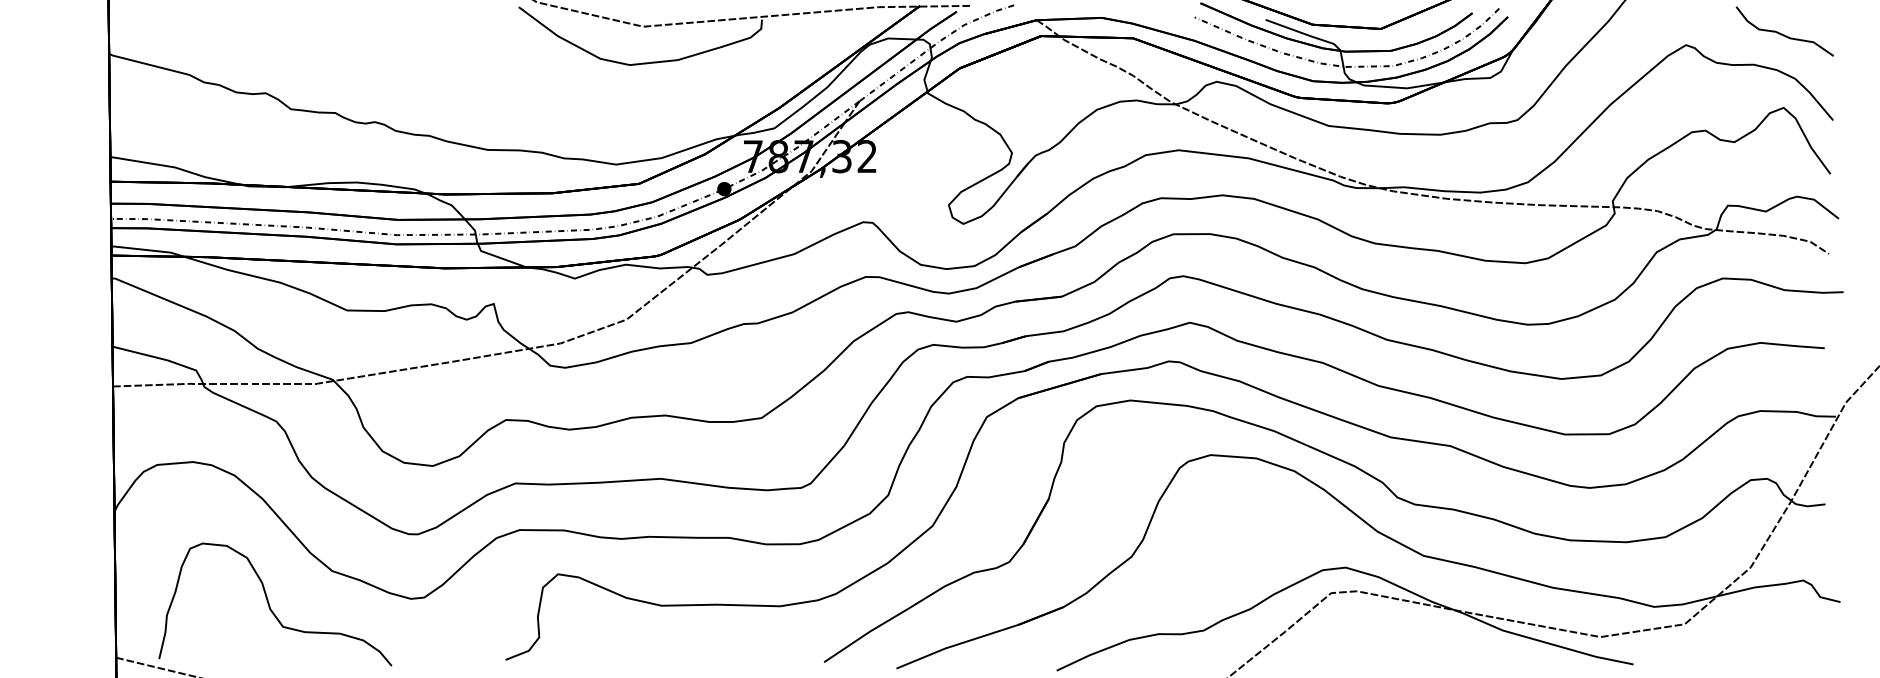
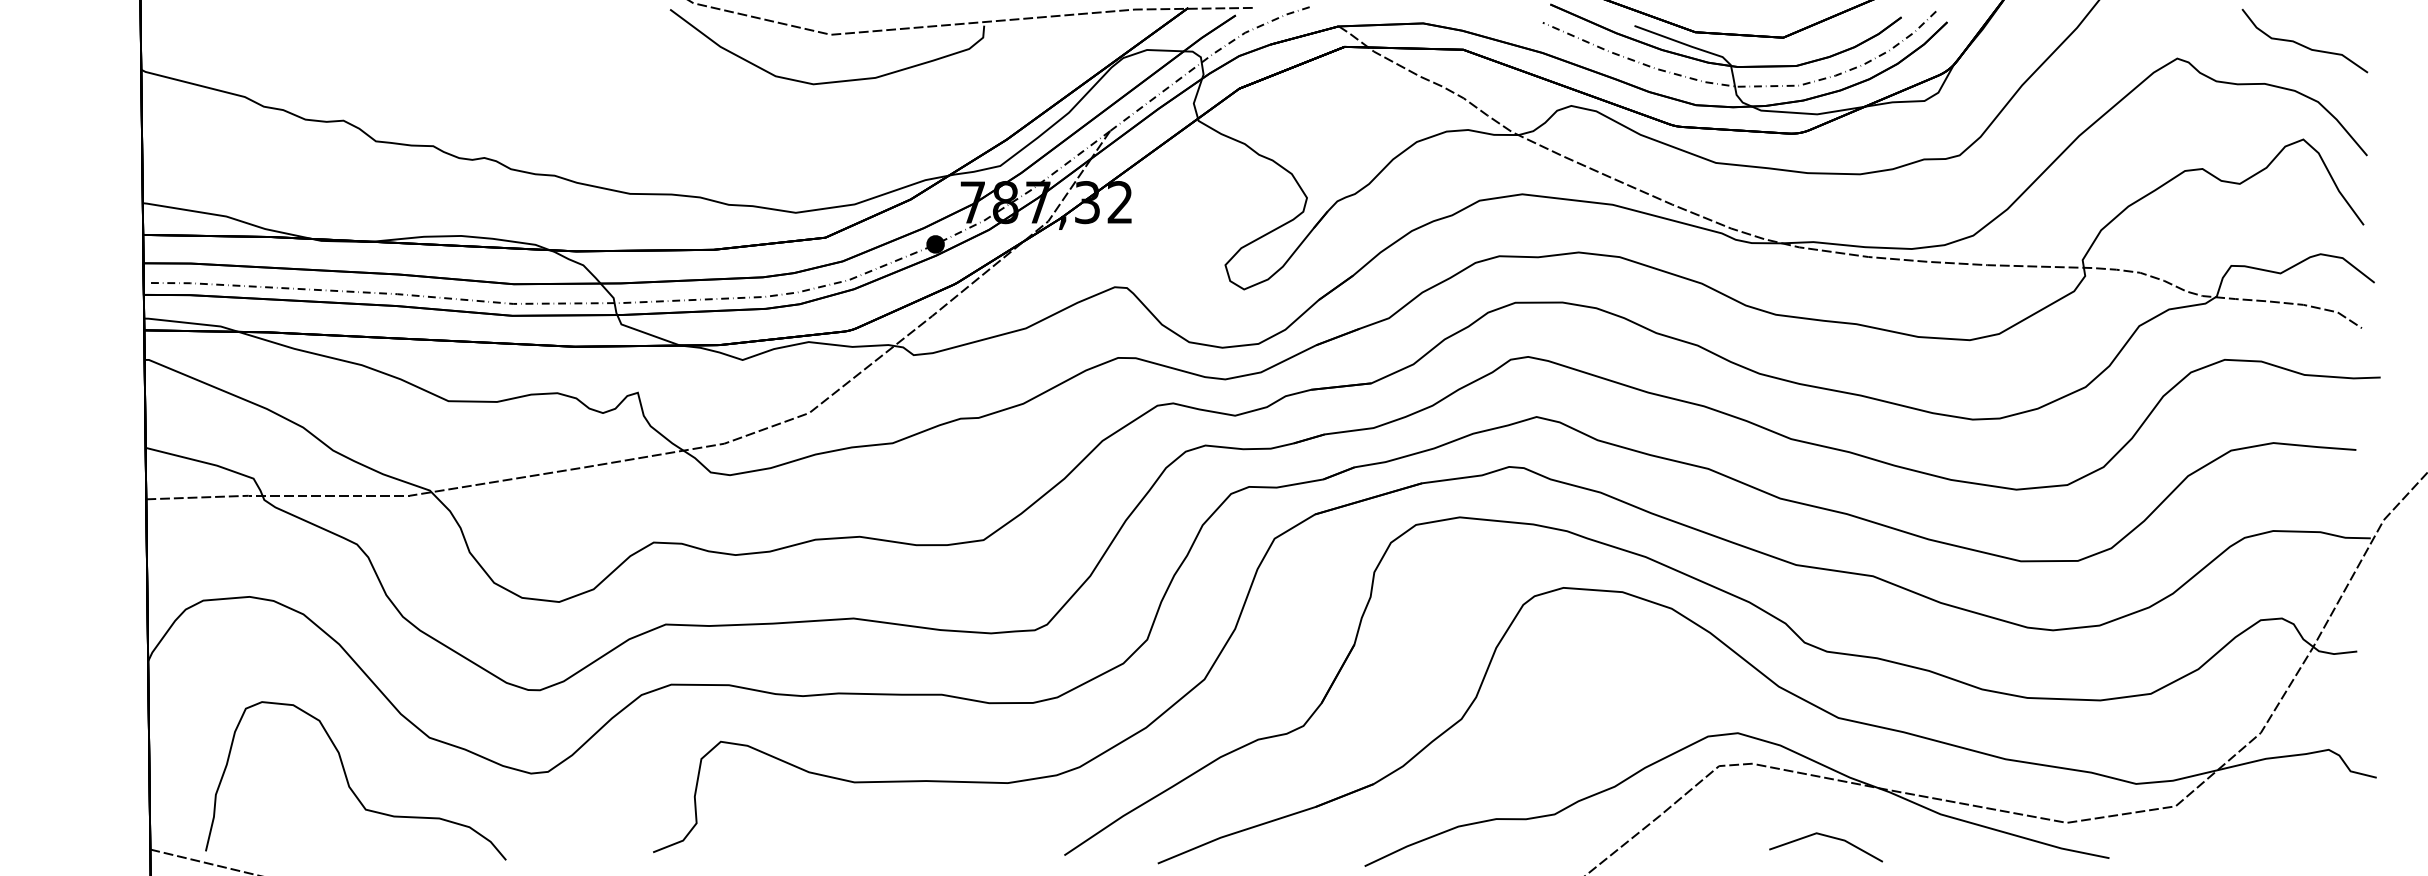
line: (1415, 648) -> (1828, 837), added

